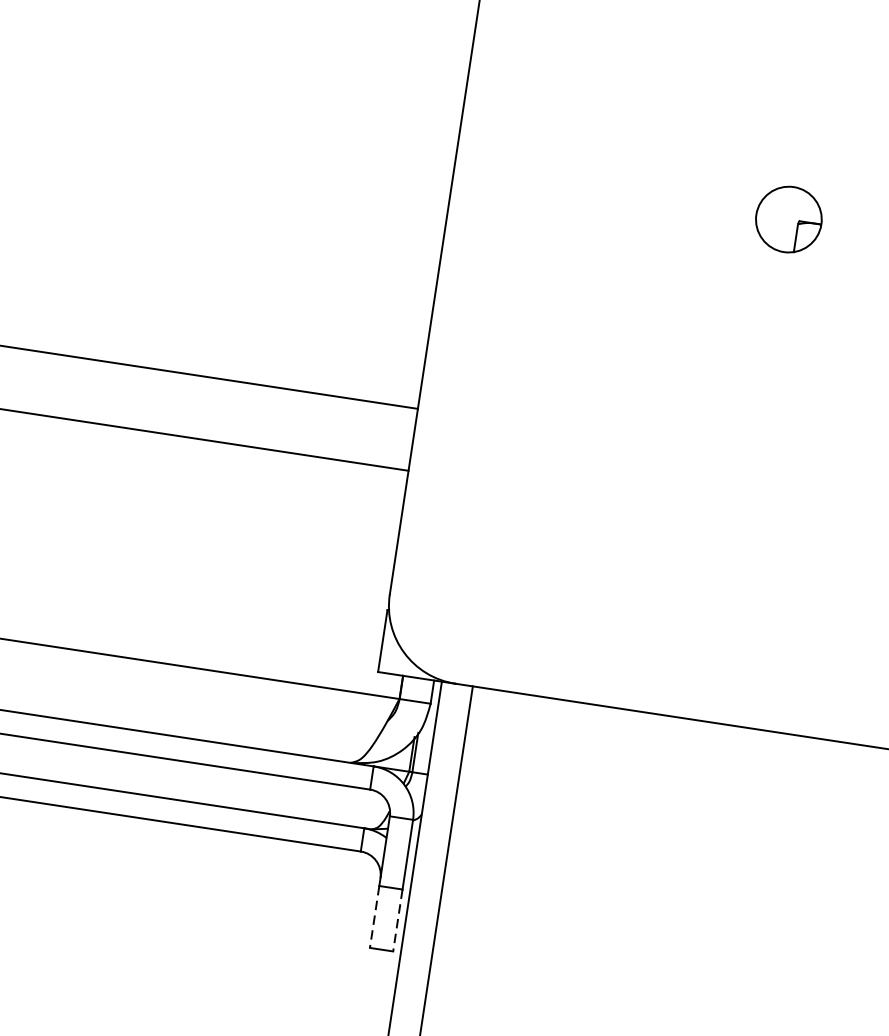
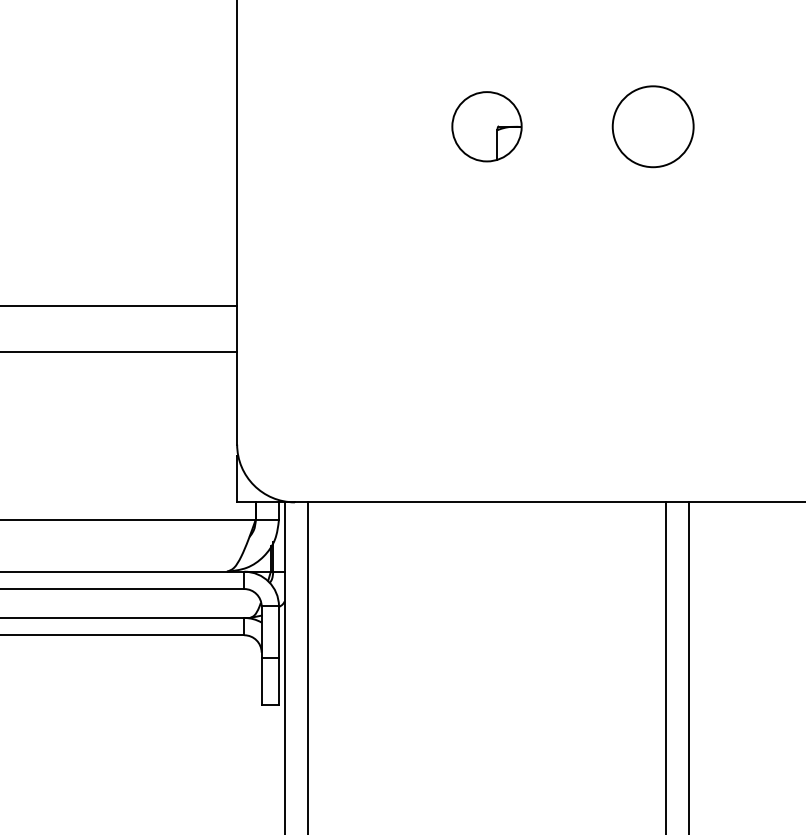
part: (788, 219) -> (486, 126), size x1.43
line: (374, 916) -> (261, 681), dashed -> solid
line: (397, 920) -> (278, 681), dashed -> solid

